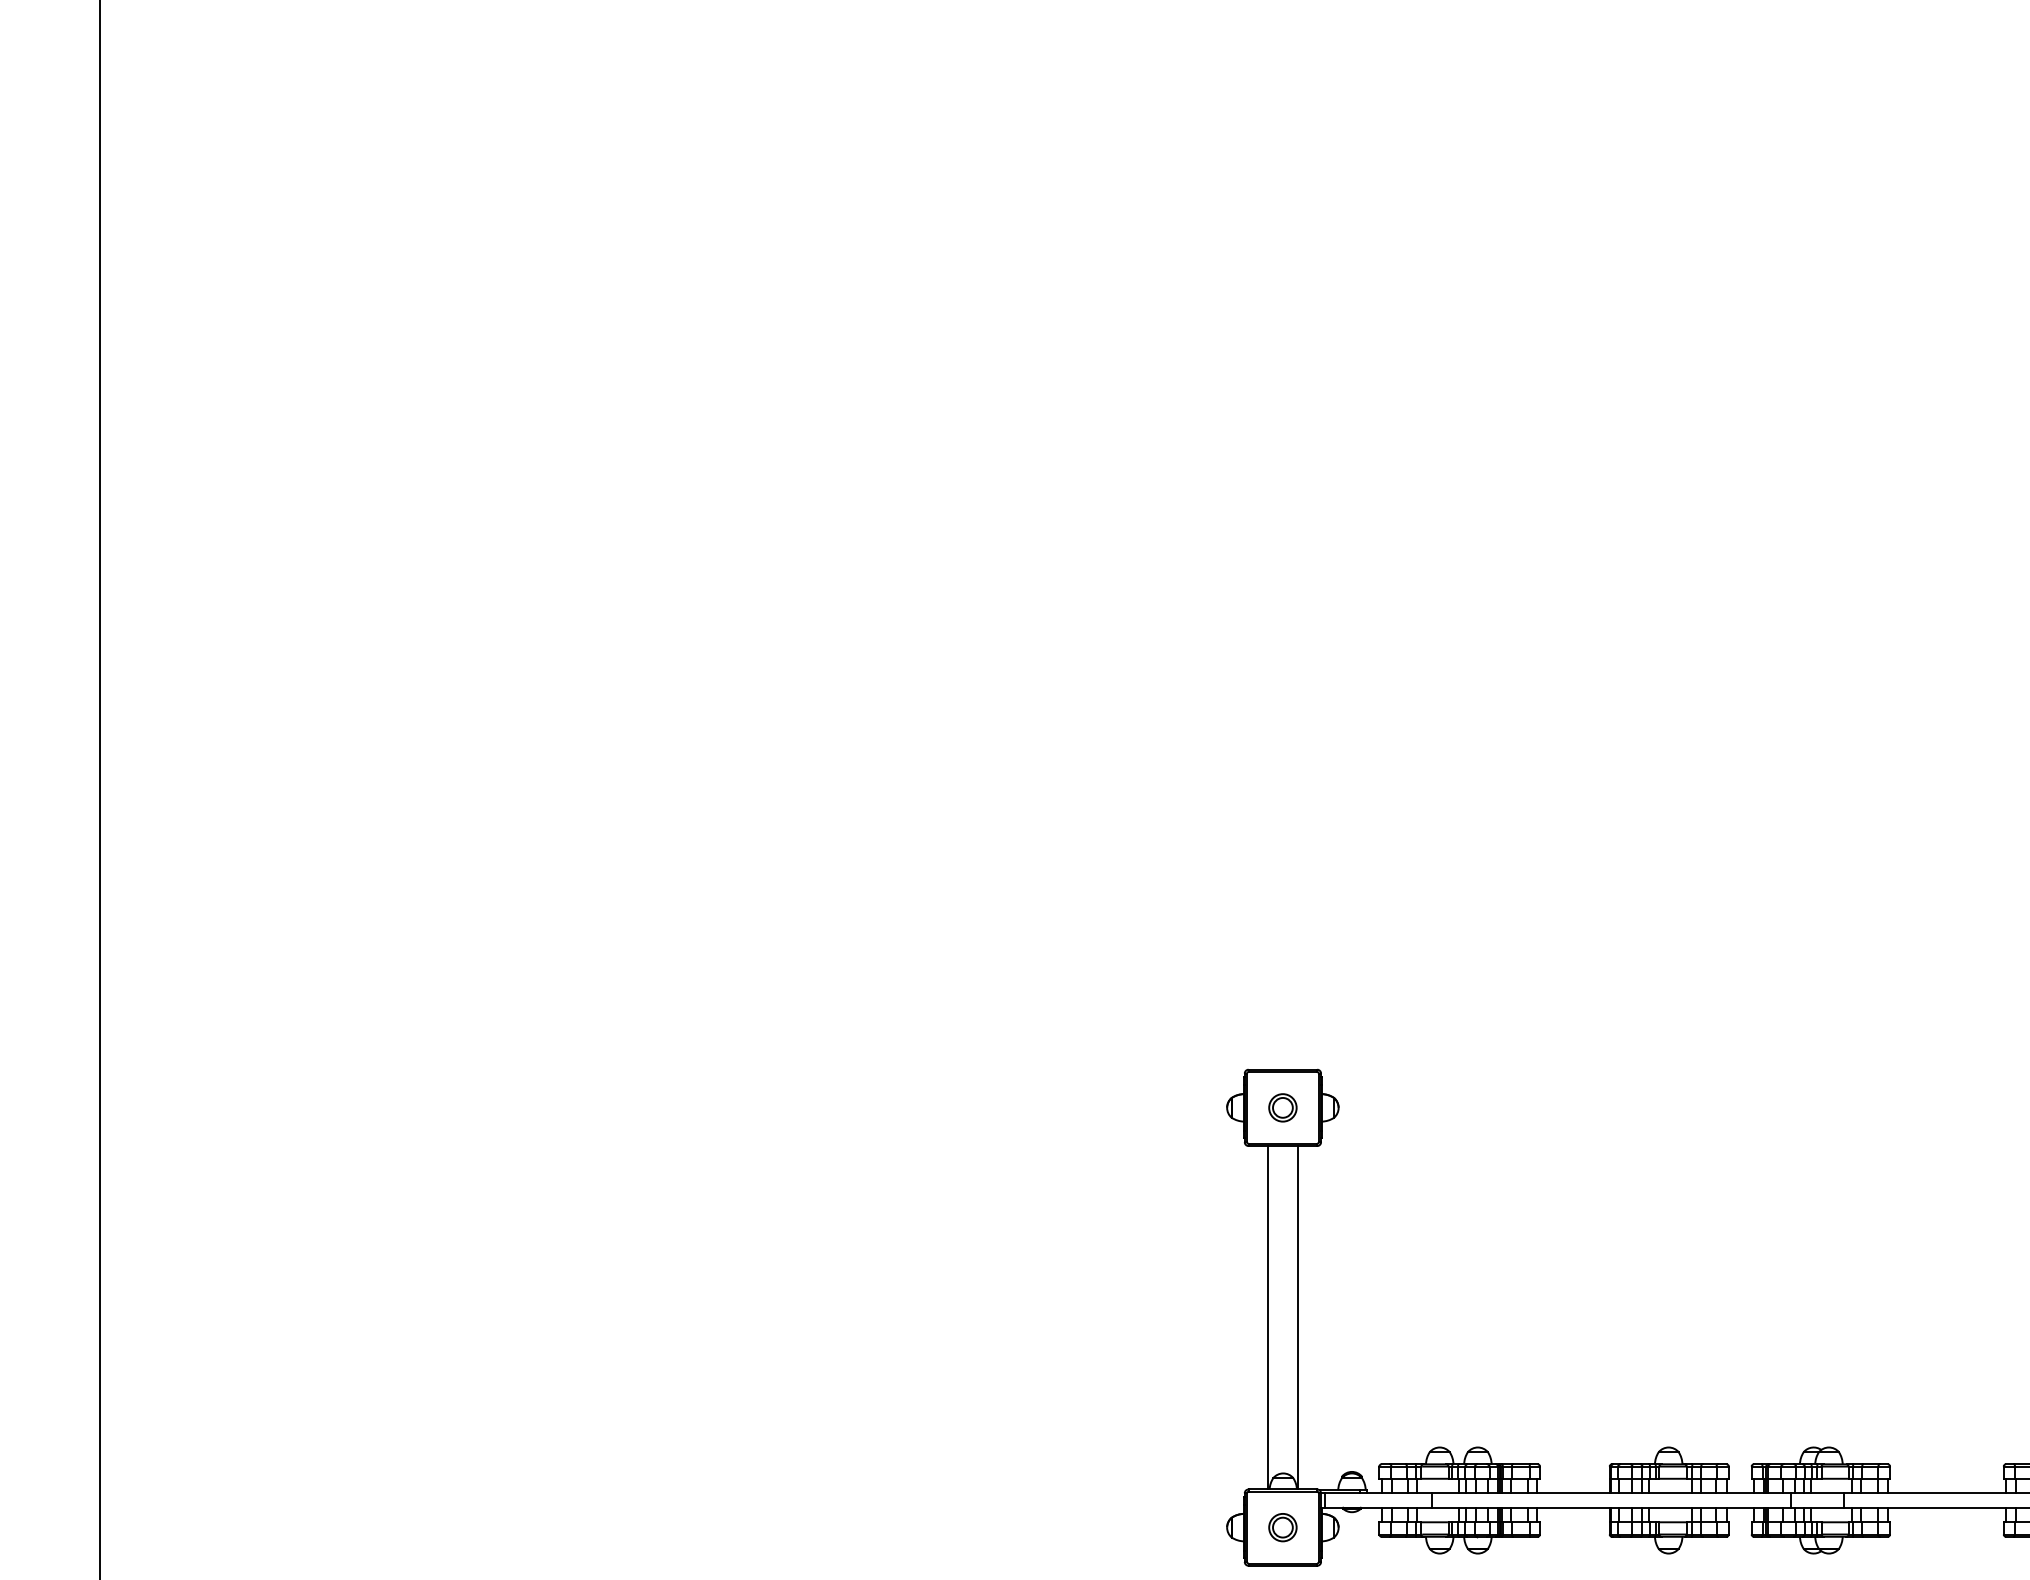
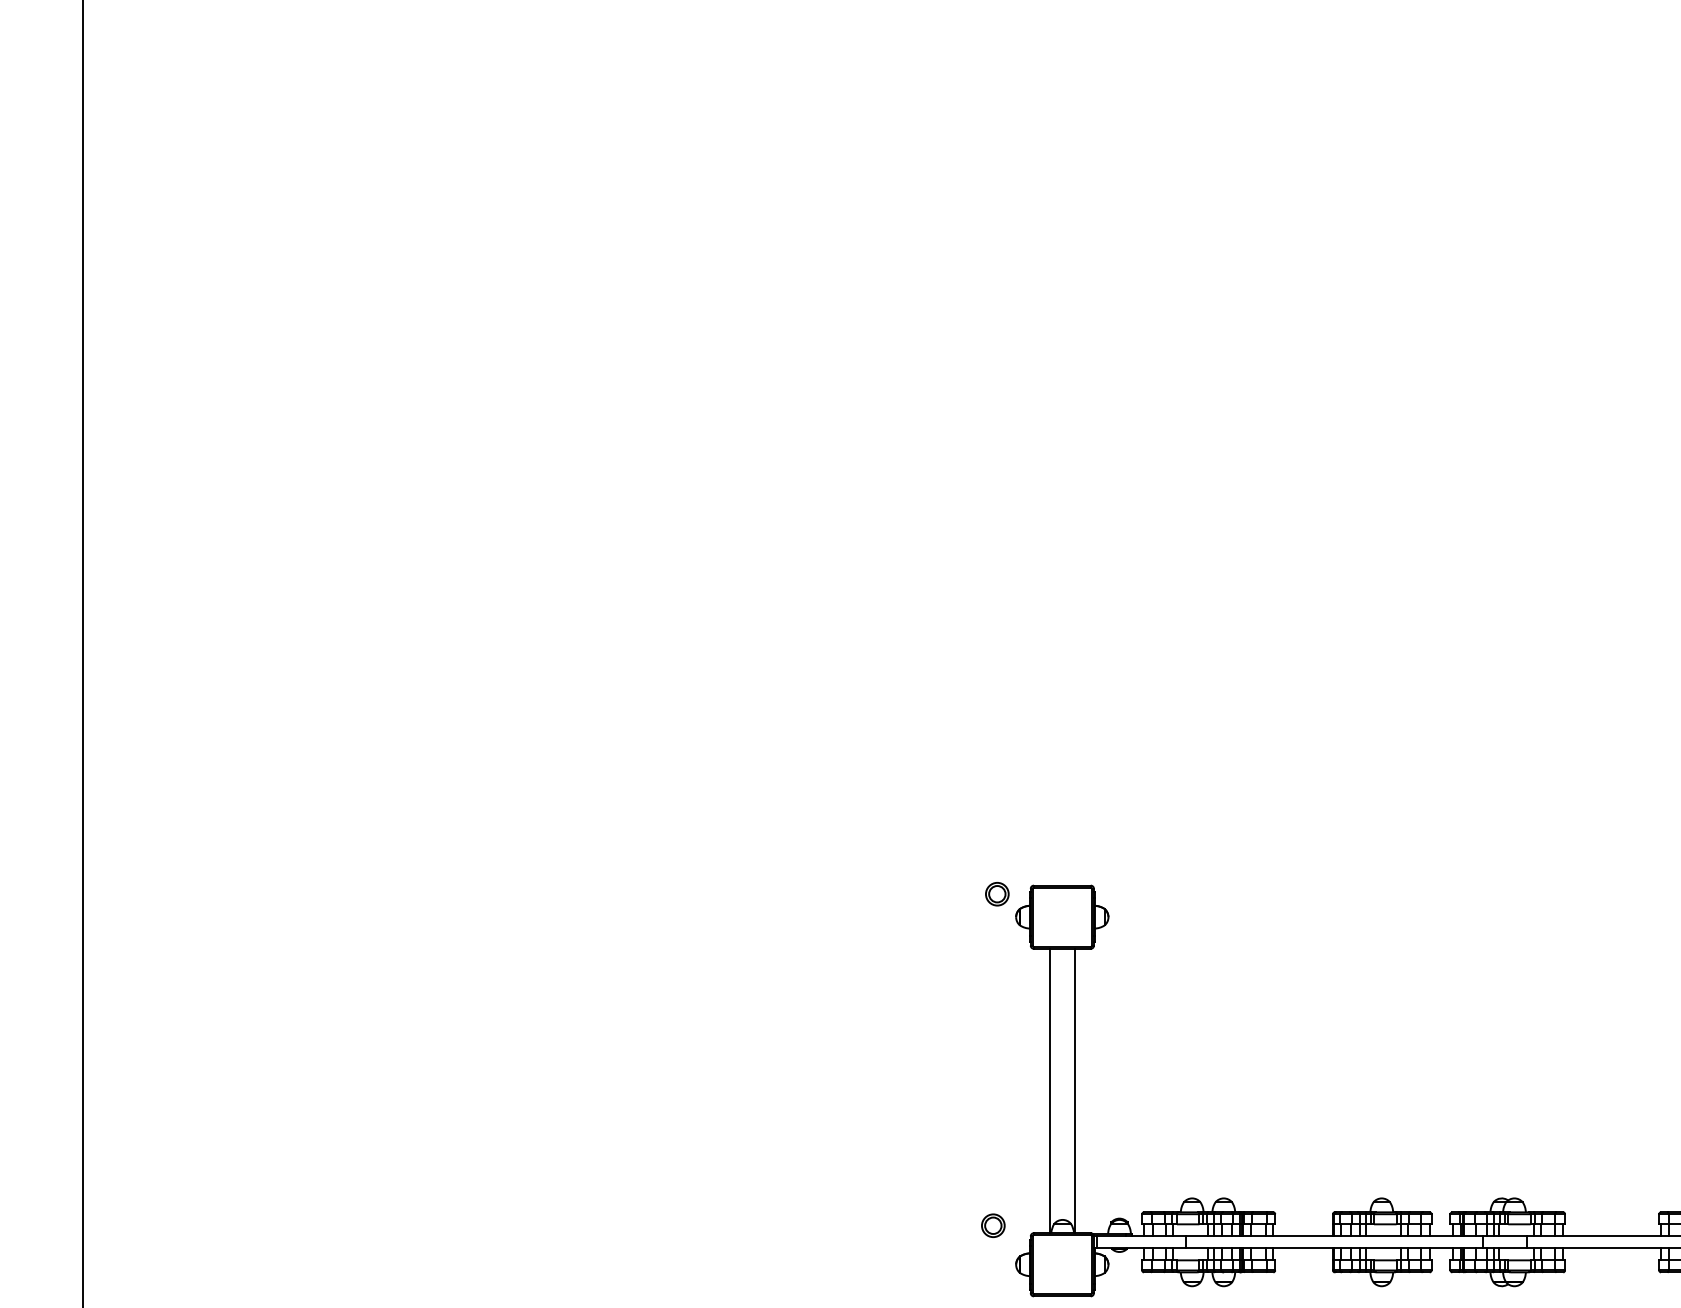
part: (1283, 1108) -> (997, 894), moved
part: (1283, 1527) -> (993, 1225), moved

